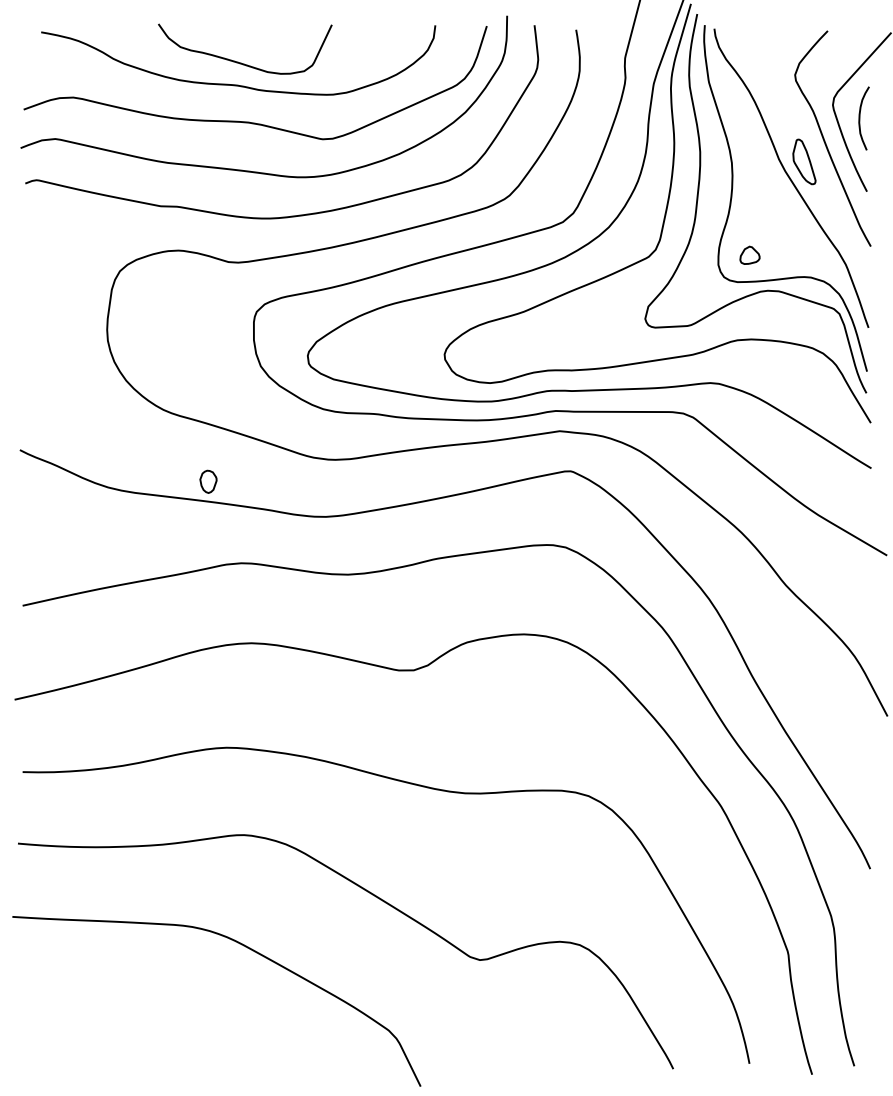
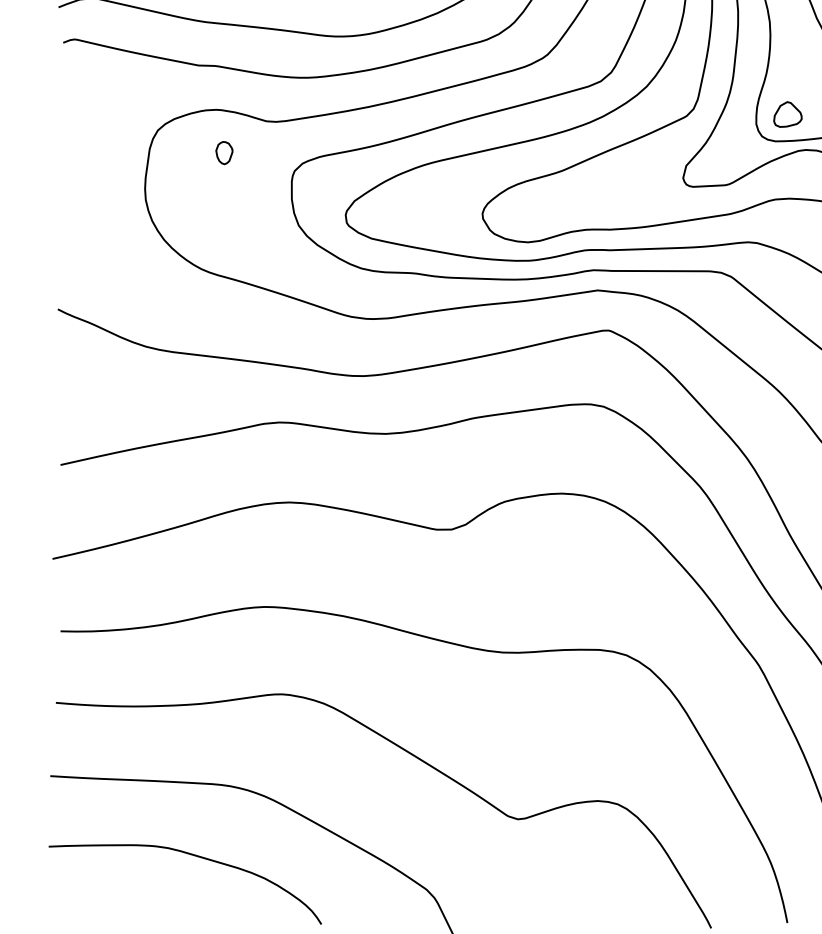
part: (749, 255) -> (787, 114), size x1.43
part: (208, 481) -> (224, 152), moved
curve: (153, 996) -> (191, 855), added

